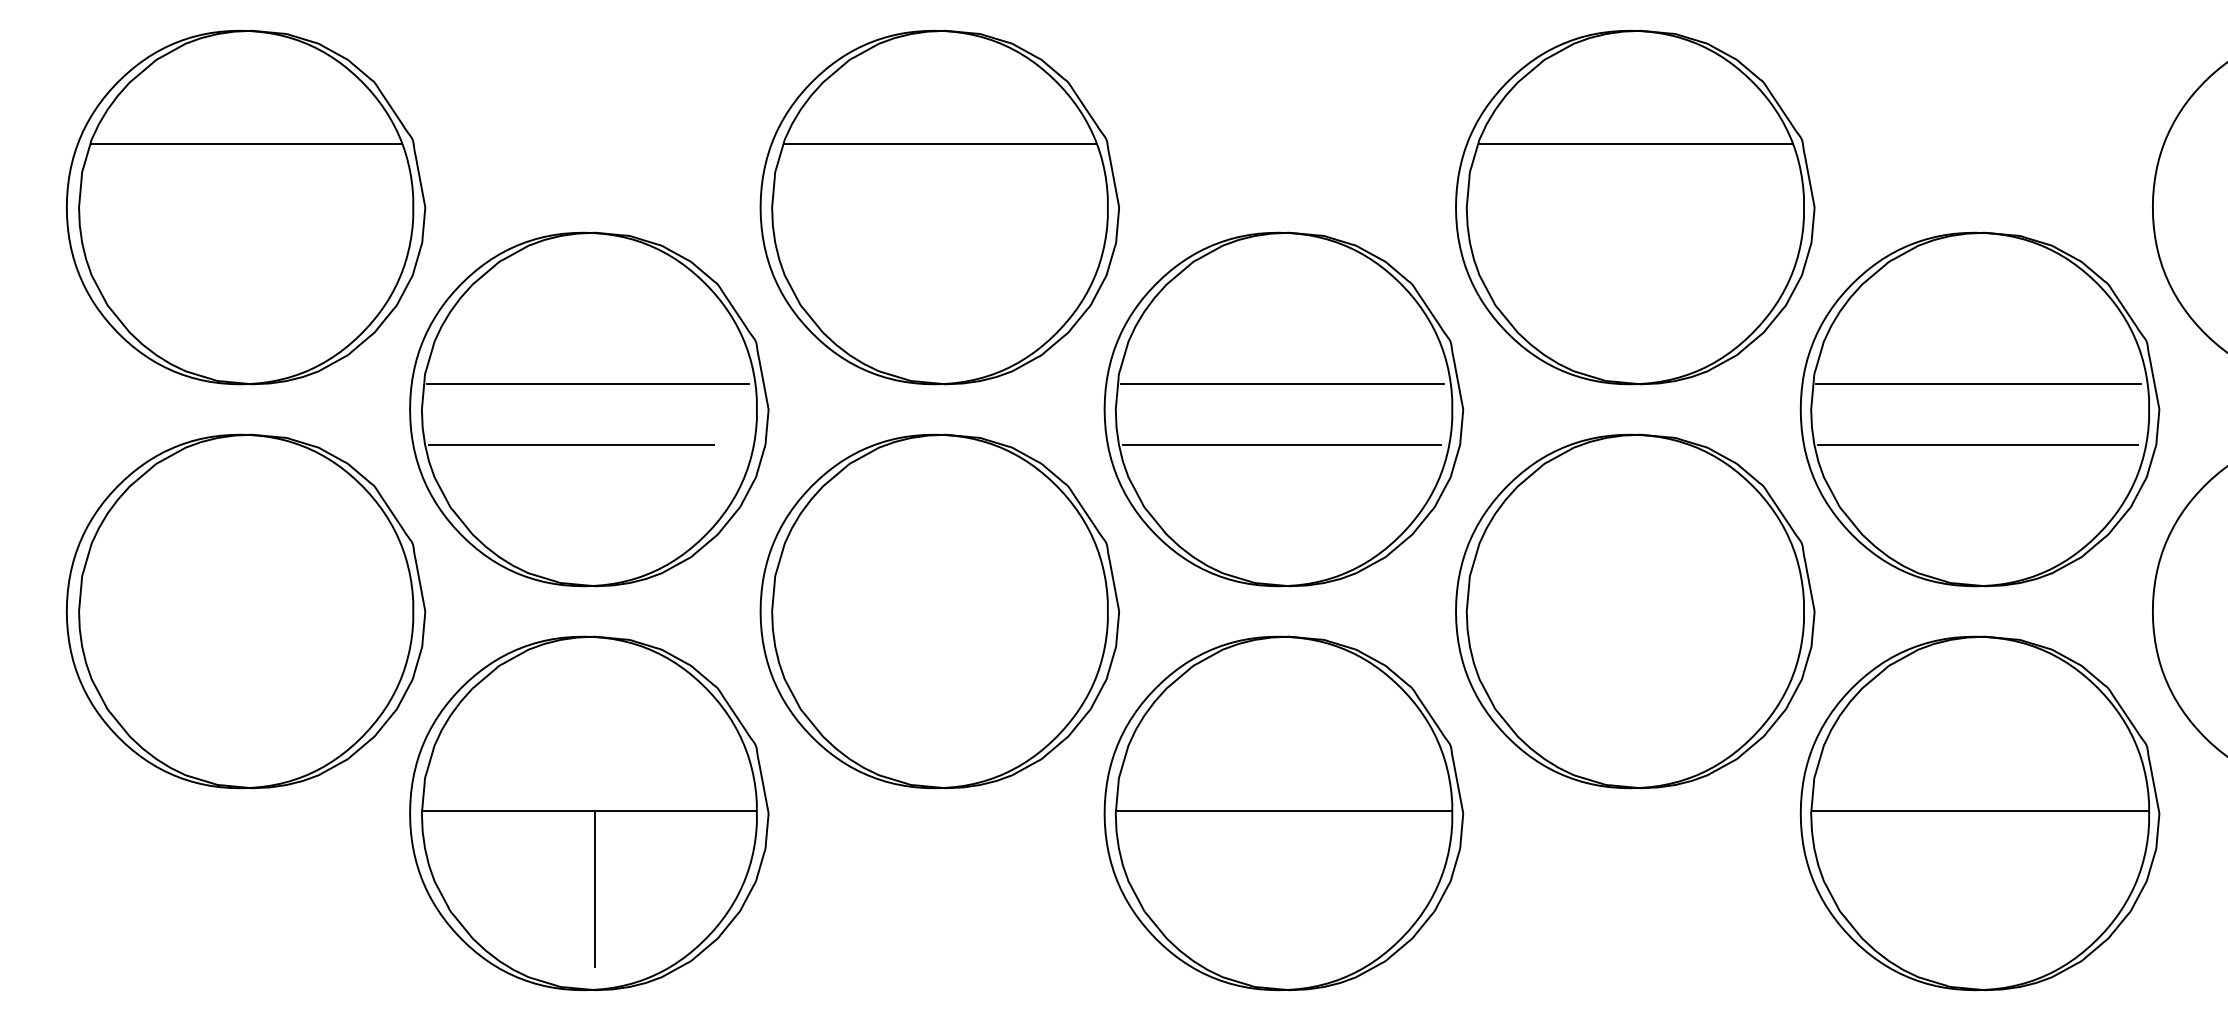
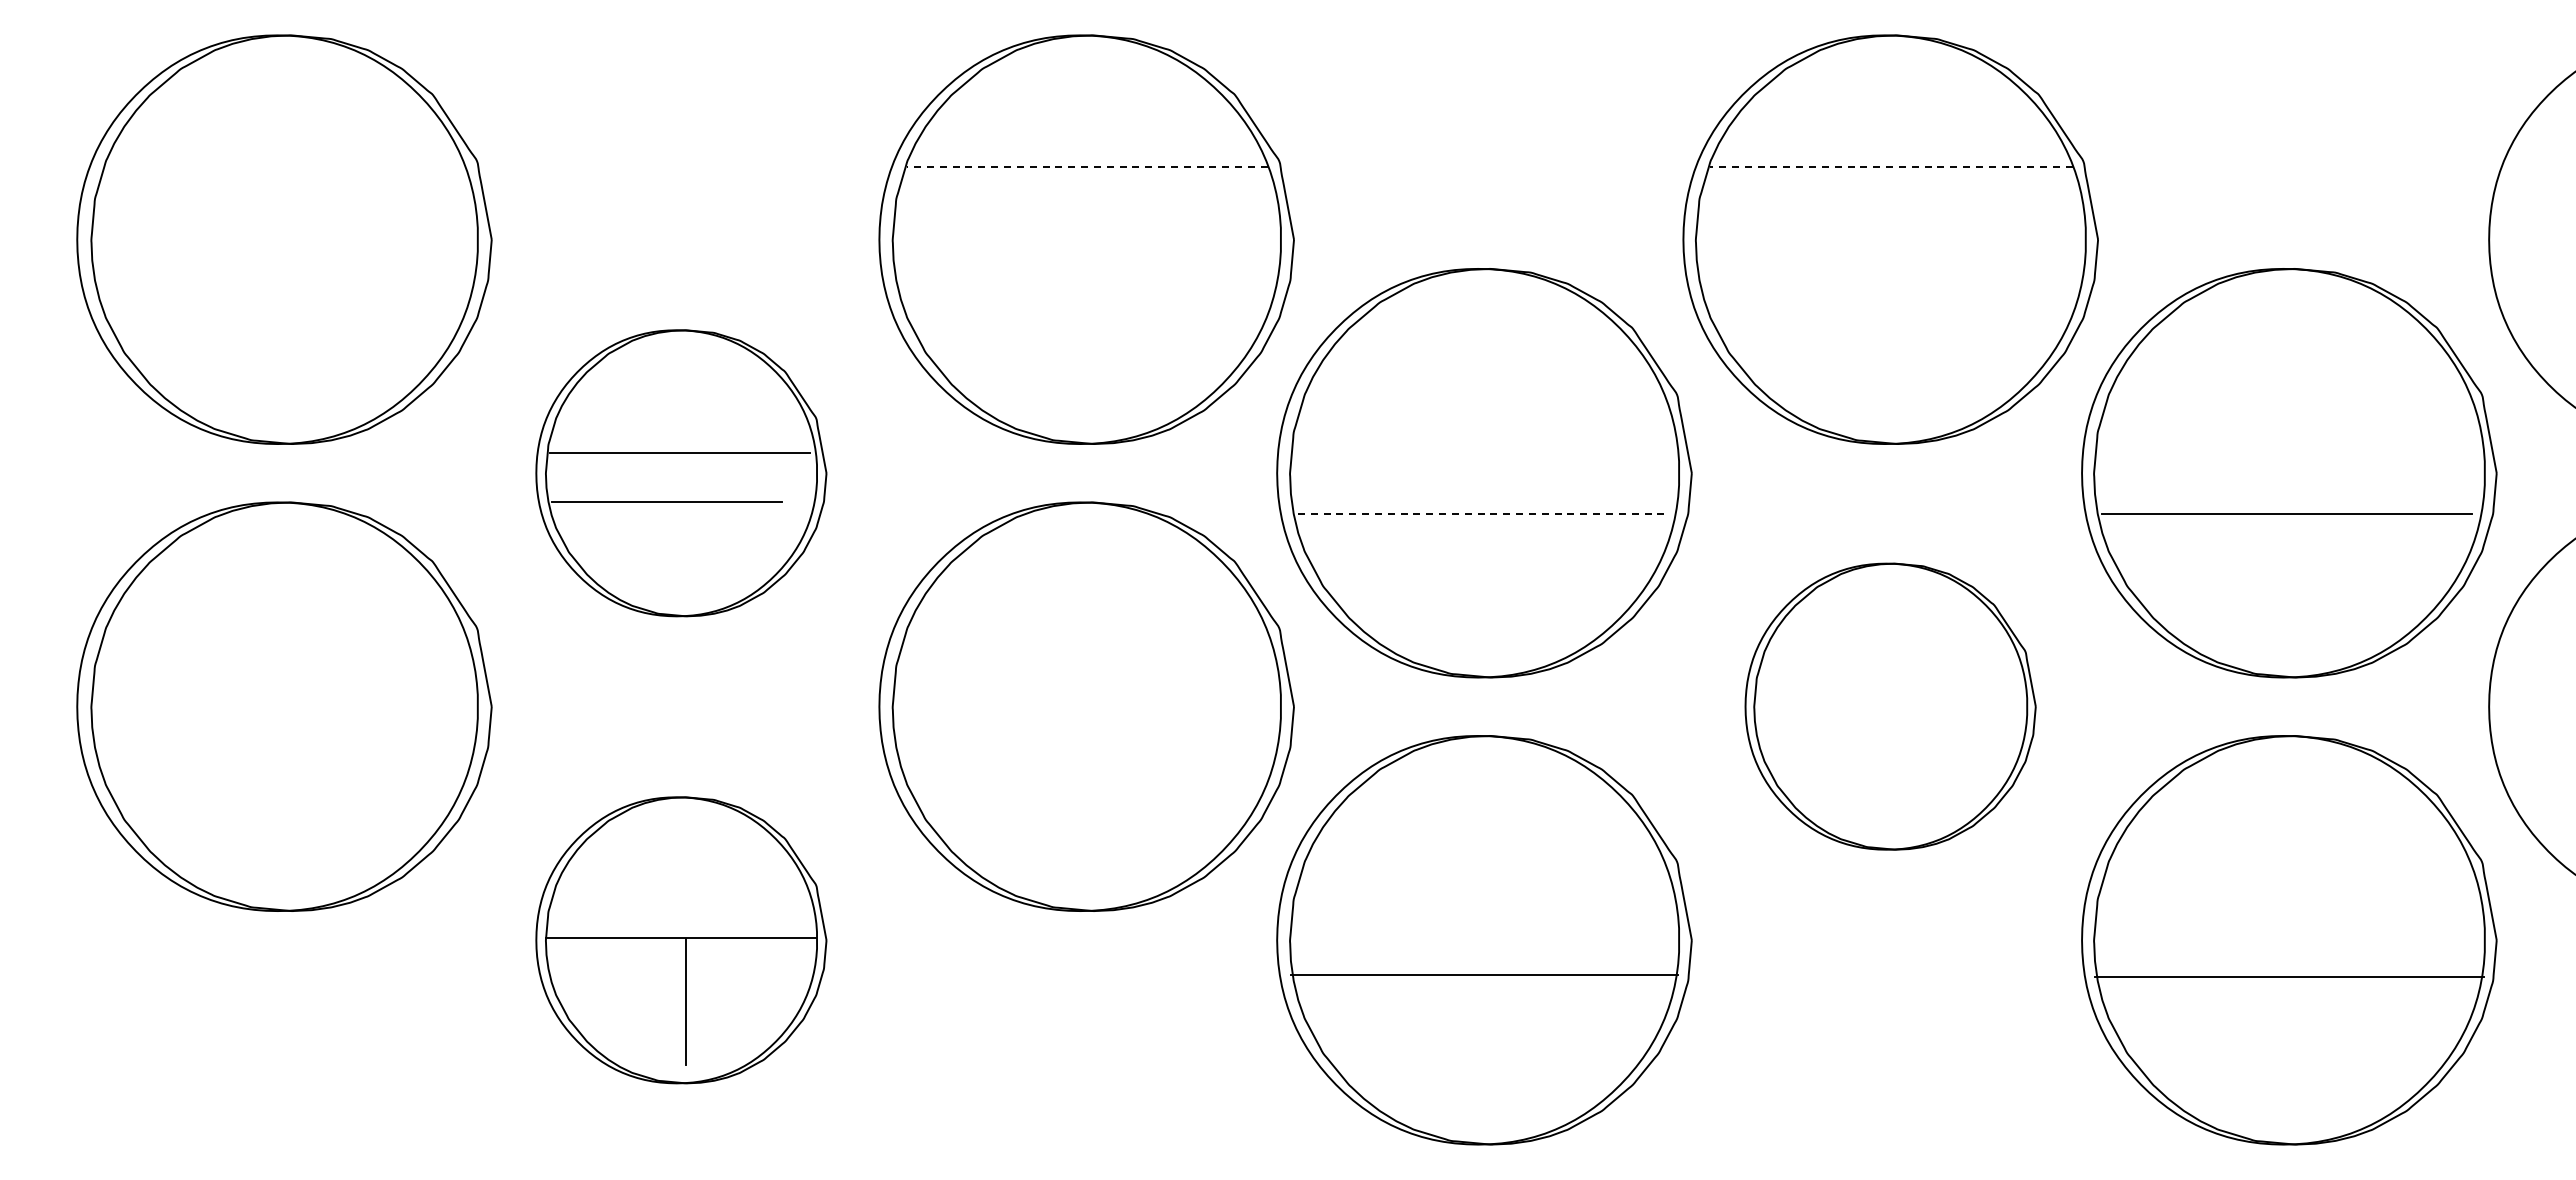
line: (246, 144) -> (284, 166), removed
line: (940, 144) -> (1087, 166), solid -> dashed
line: (1635, 144) -> (1890, 166), solid -> dashed
line: (1282, 384) -> (1482, 444), removed
line: (1978, 384) -> (2287, 444), removed
part: (589, 409) -> (681, 473), size x0.7
line: (1282, 445) -> (1482, 514), solid -> dashed
part: (1635, 611) -> (1890, 706), size x0.7
line: (1283, 811) -> (1483, 975), moved
line: (1979, 811) -> (2288, 977), moved
part: (589, 813) -> (681, 940), size x0.7

